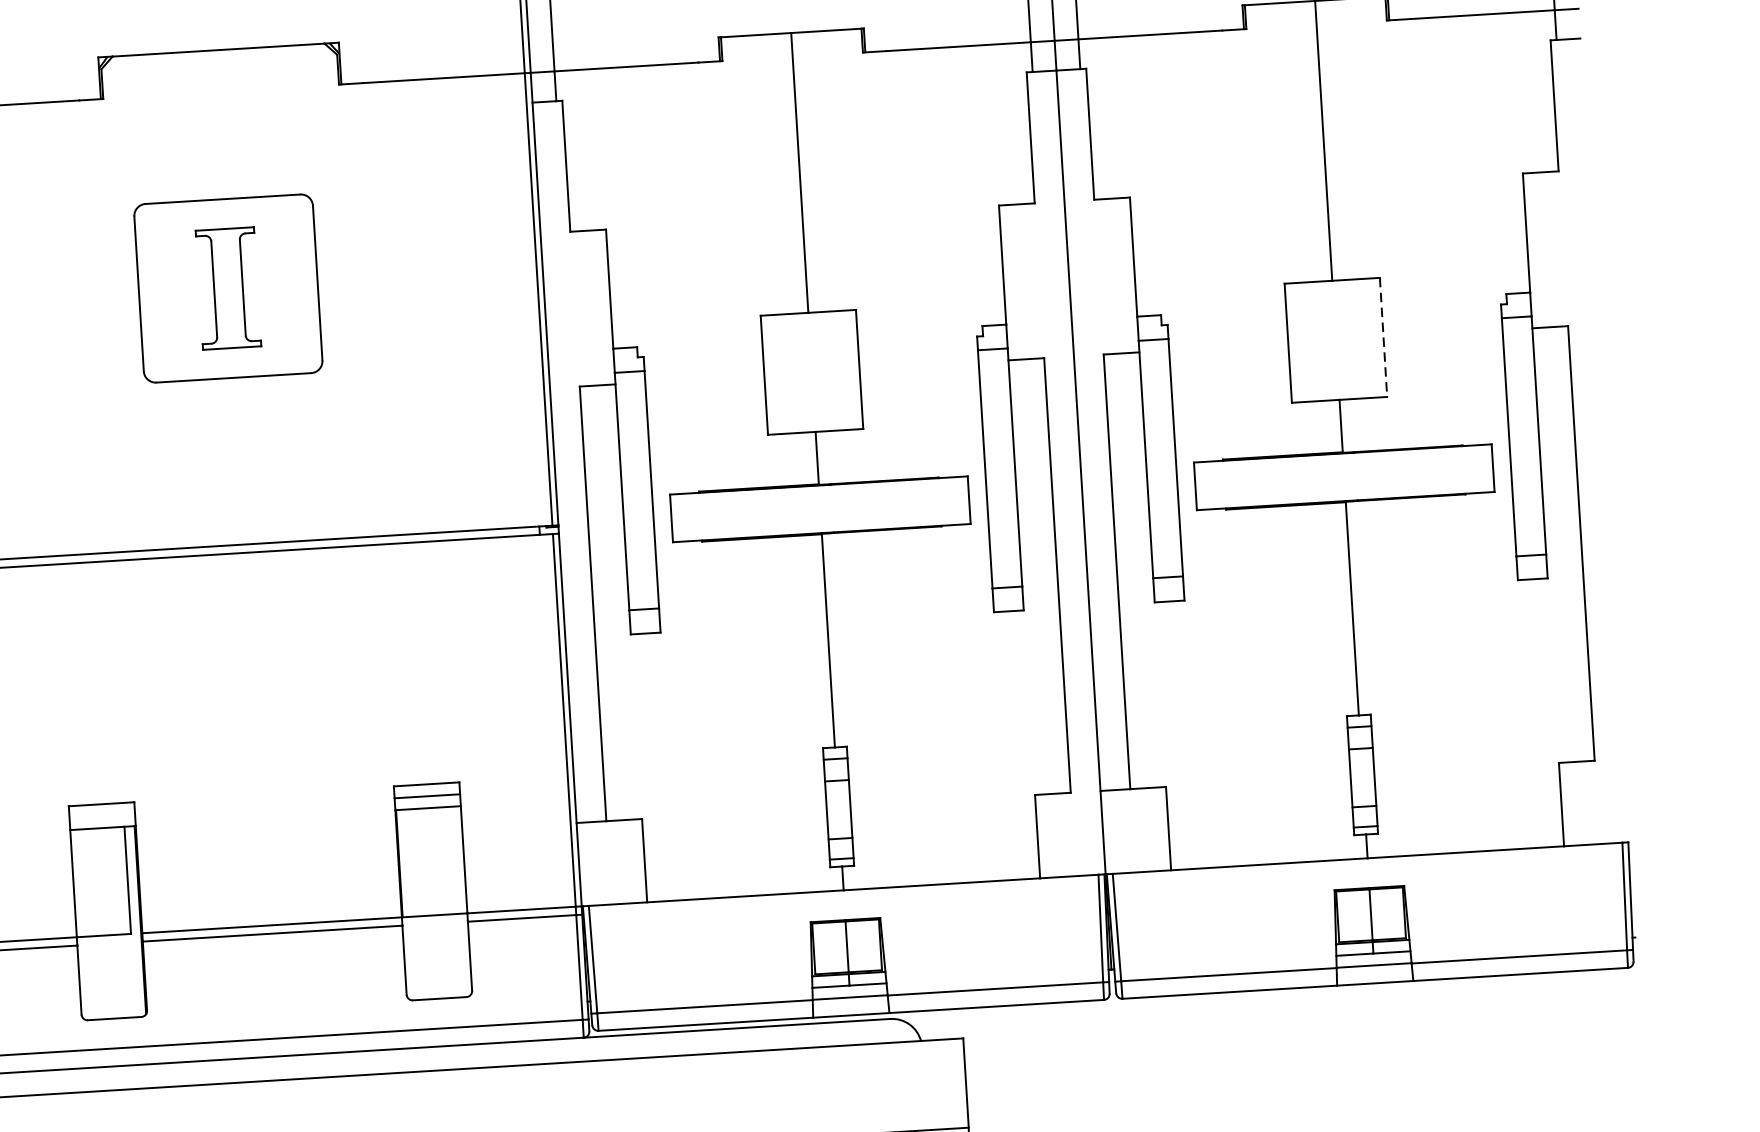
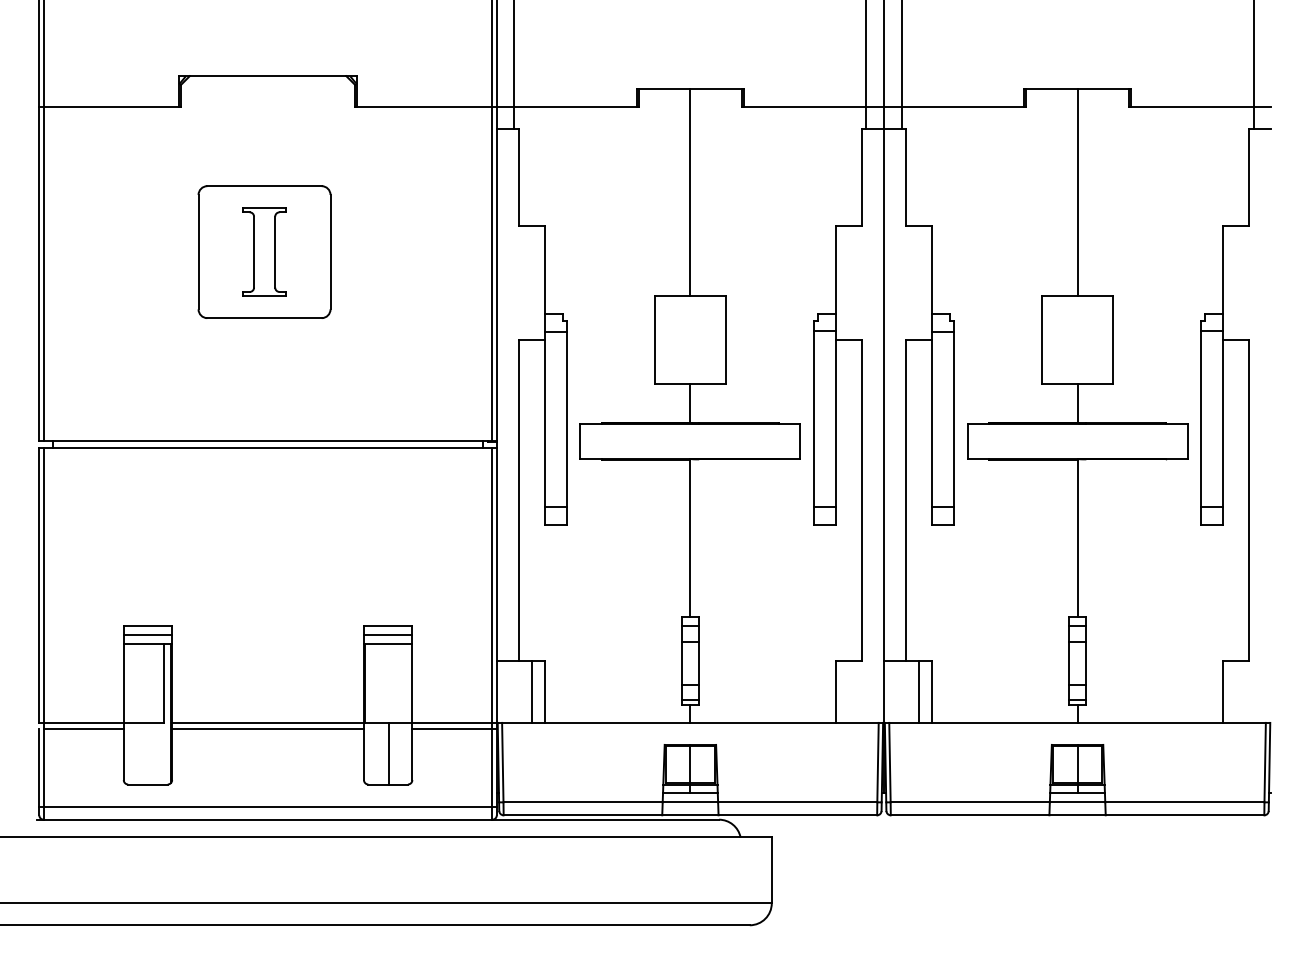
line: (1383, 337) -> (1112, 340), dashed -> solid
line: (101, 815) -> (147, 634), added
line: (1151, 828) -> (919, 691), added
line: (627, 860) -> (532, 691), added
line: (438, 956) -> (389, 753), added

